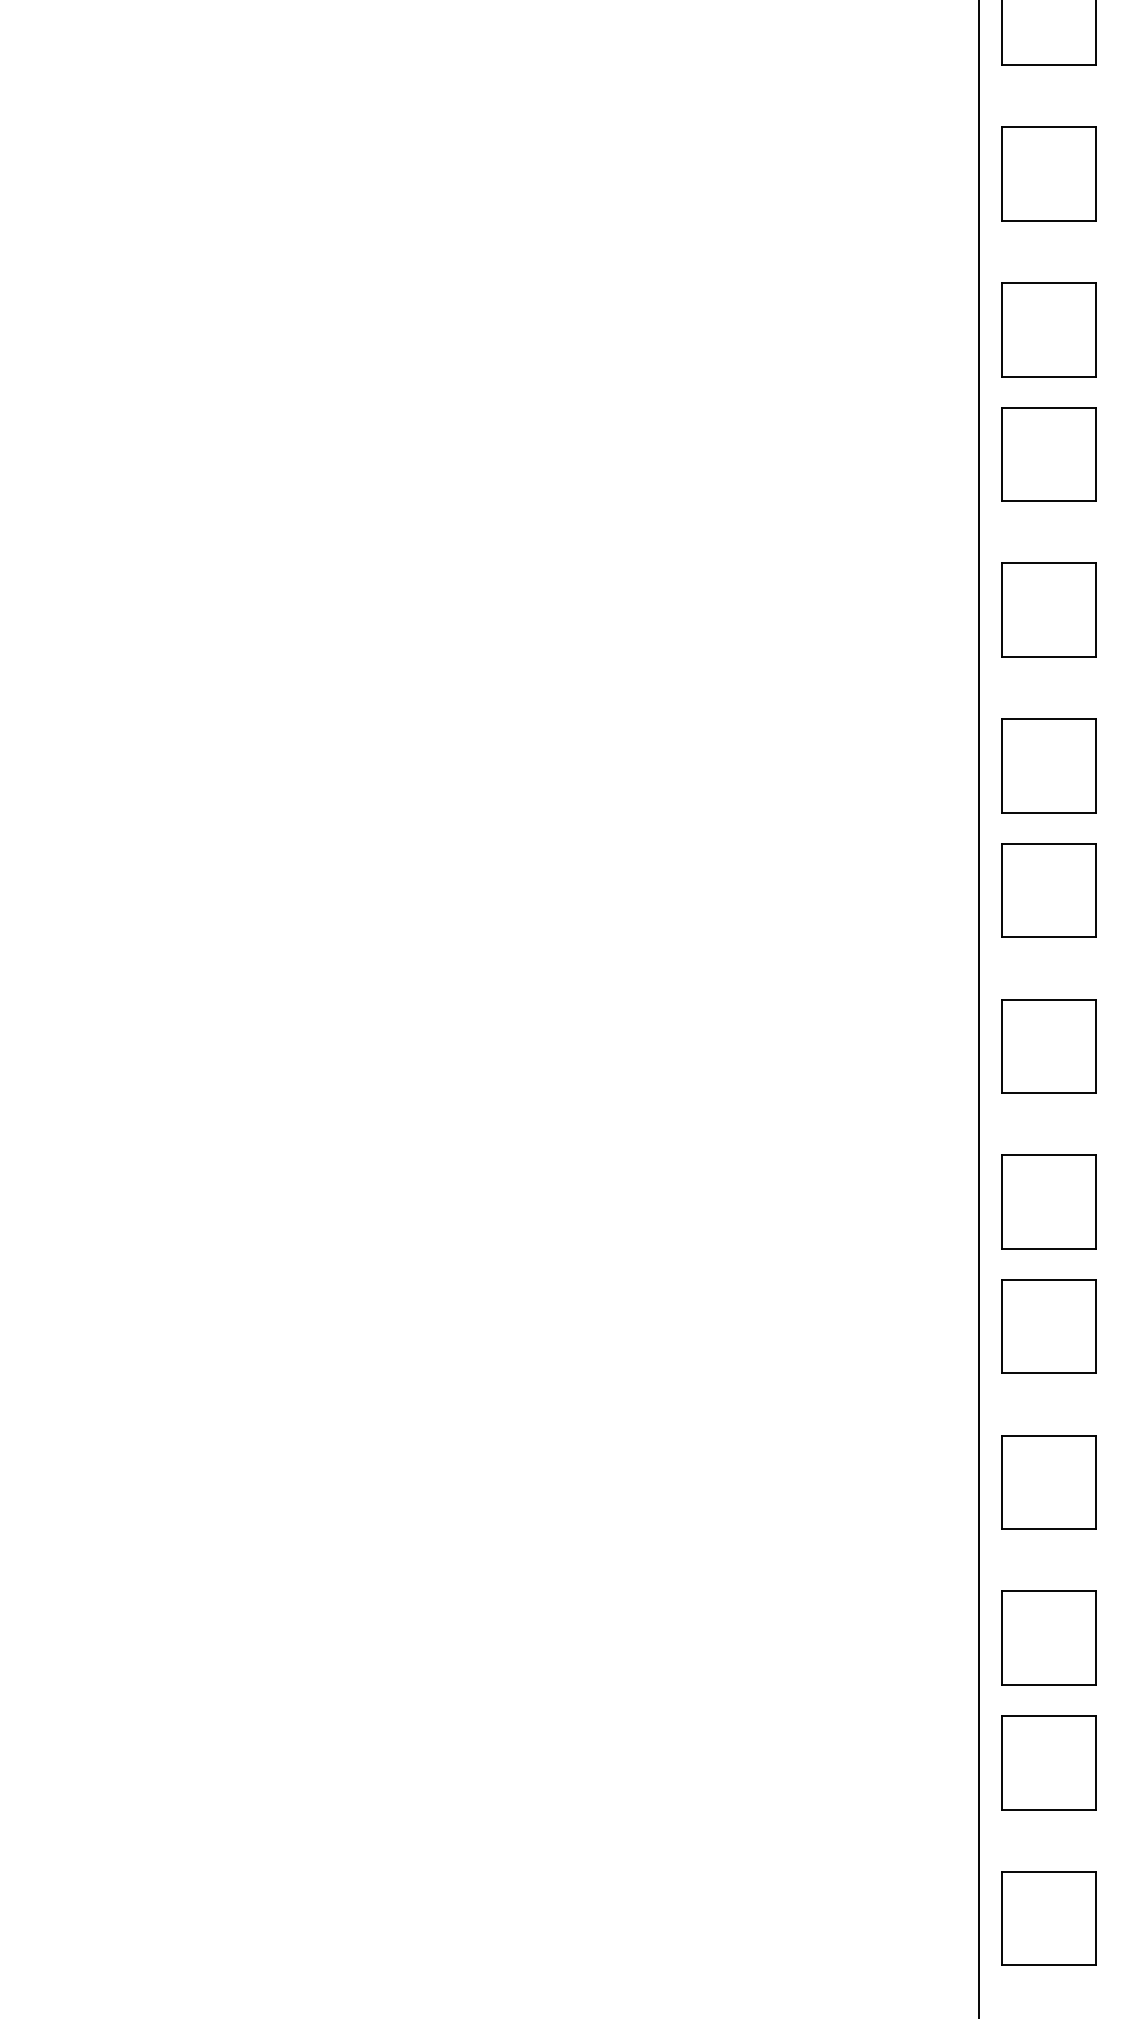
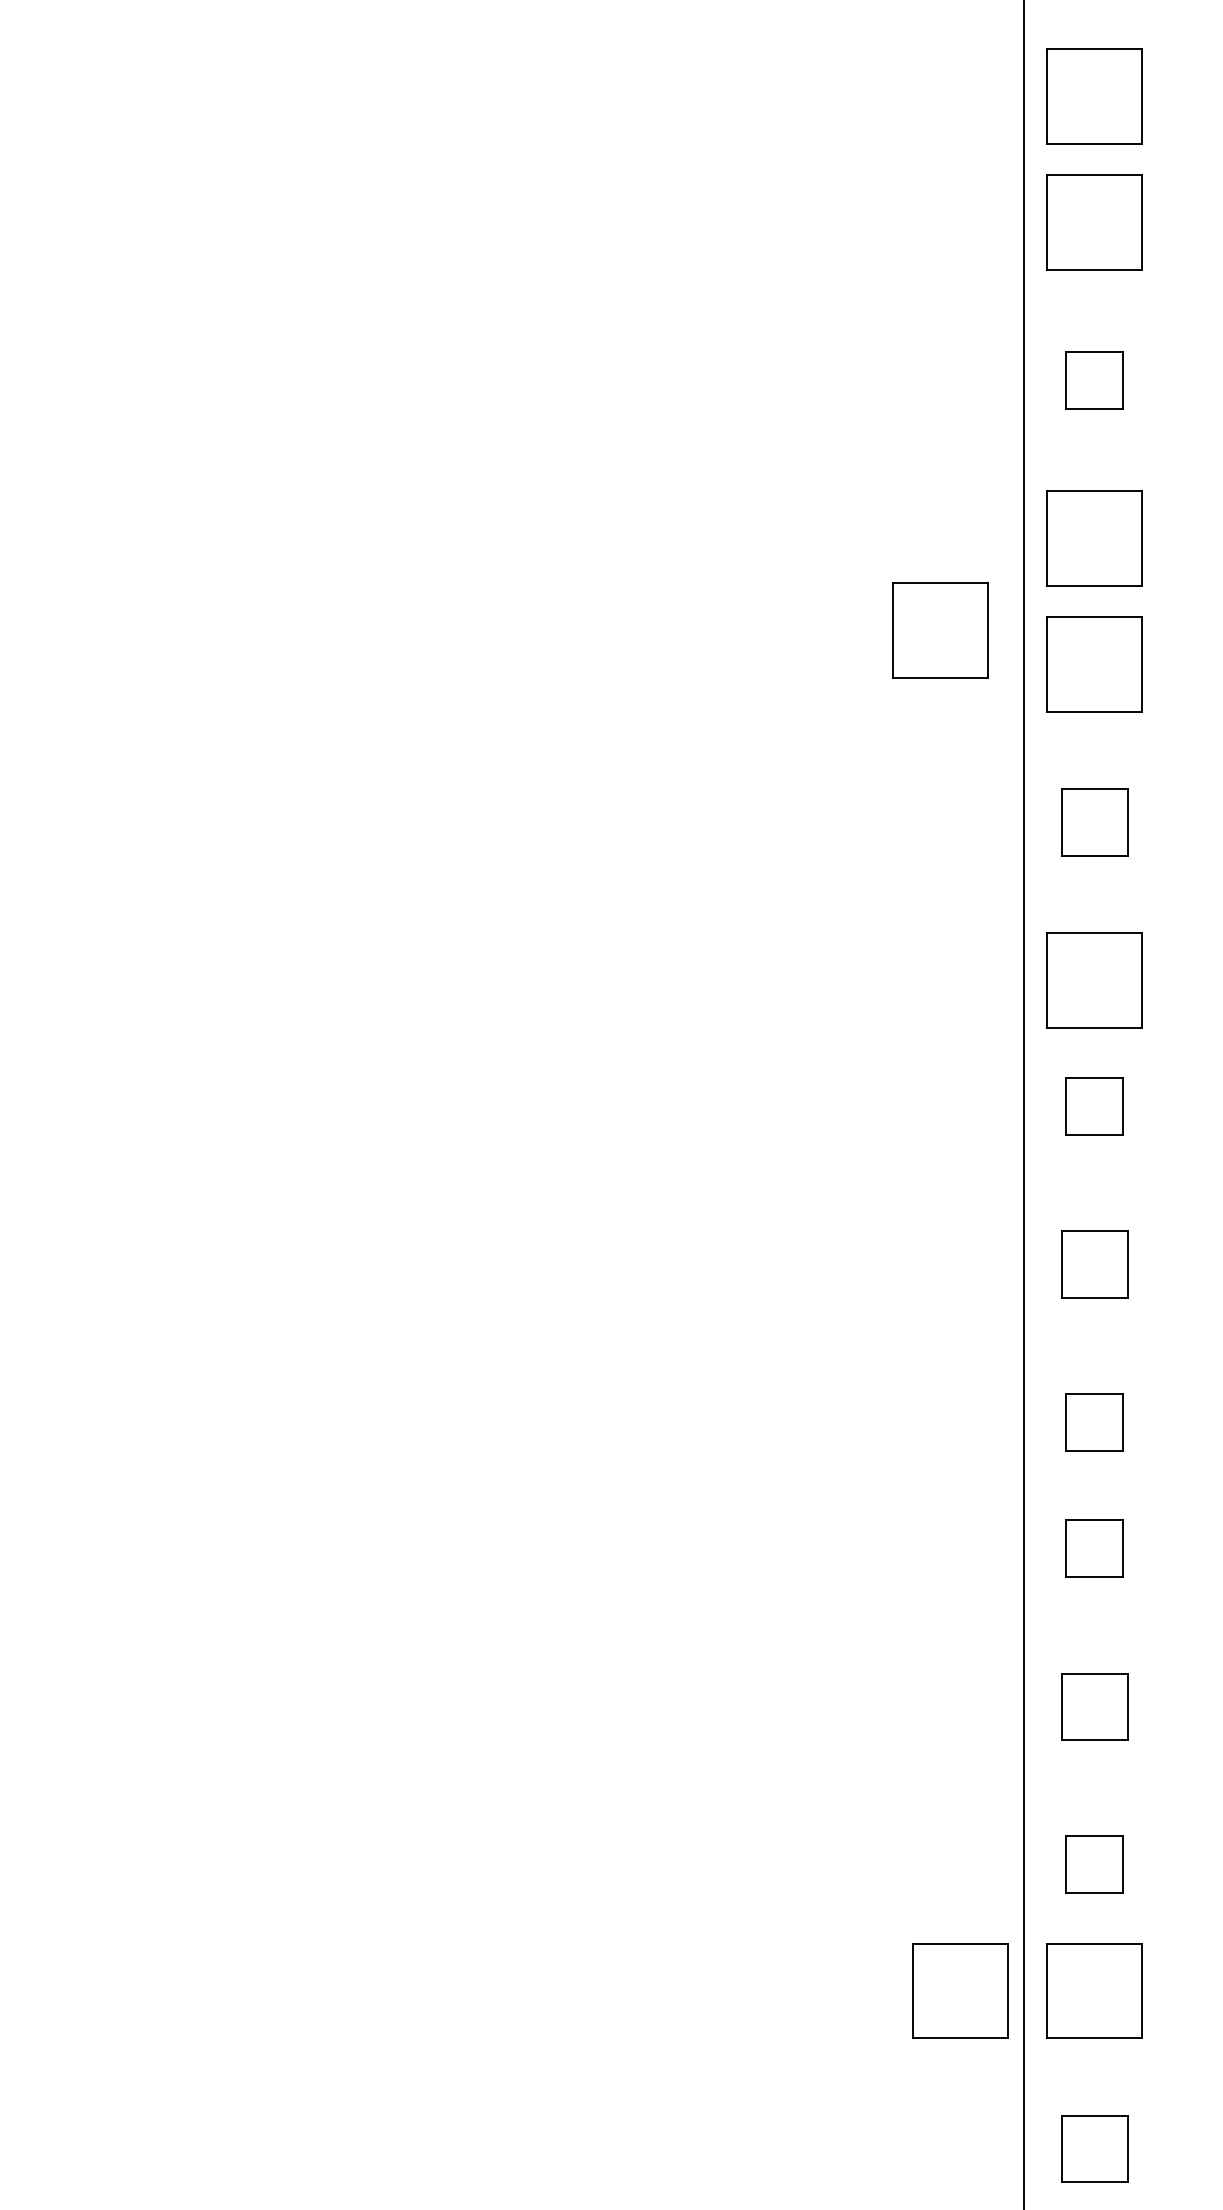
part: (1048, 174) -> (1094, 380), size x0.6
part: (896, 420) -> (940, 630), added
part: (1048, 610) -> (1094, 822), size x0.7
part: (1048, 890) -> (1094, 1106), size x0.6
part: (1048, 1046) -> (1094, 1264), size x0.7
part: (1048, 1202) -> (1094, 1422), size x0.6
part: (1048, 1326) -> (1094, 1548), size x0.6
part: (1048, 1482) -> (1094, 1706), size x0.7
part: (1048, 1637) -> (1094, 1864), size x0.6
part: (916, 1762) -> (960, 1990), added
part: (1048, 1918) -> (1094, 2148), size x0.7

